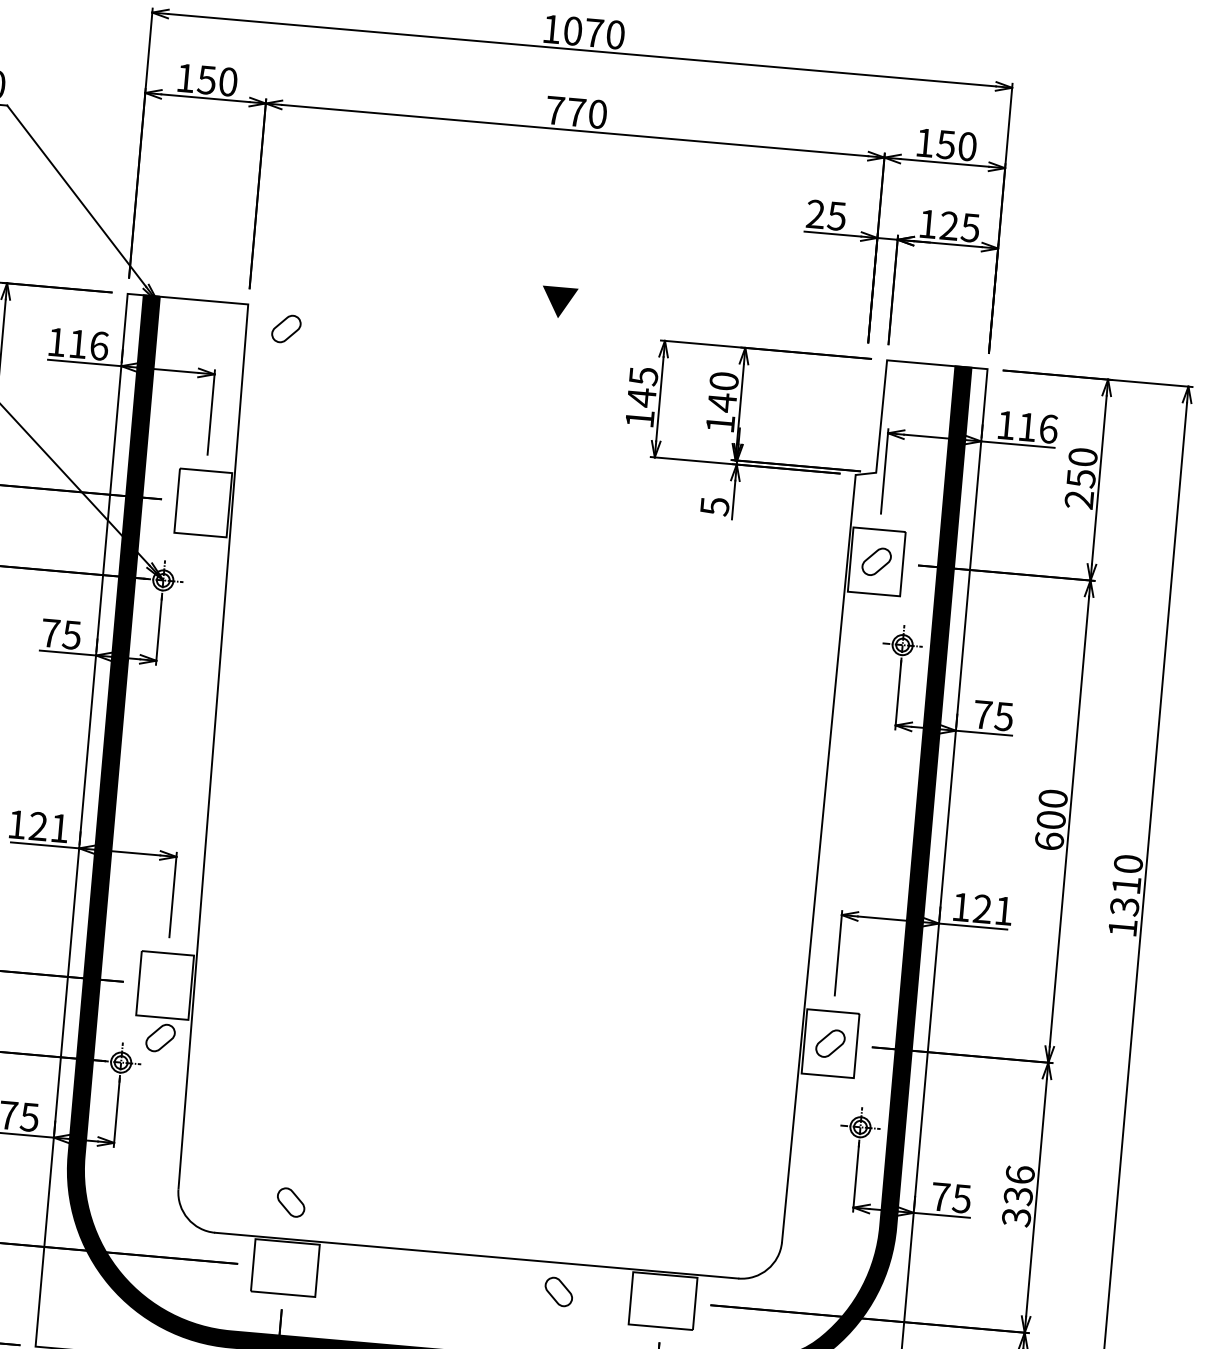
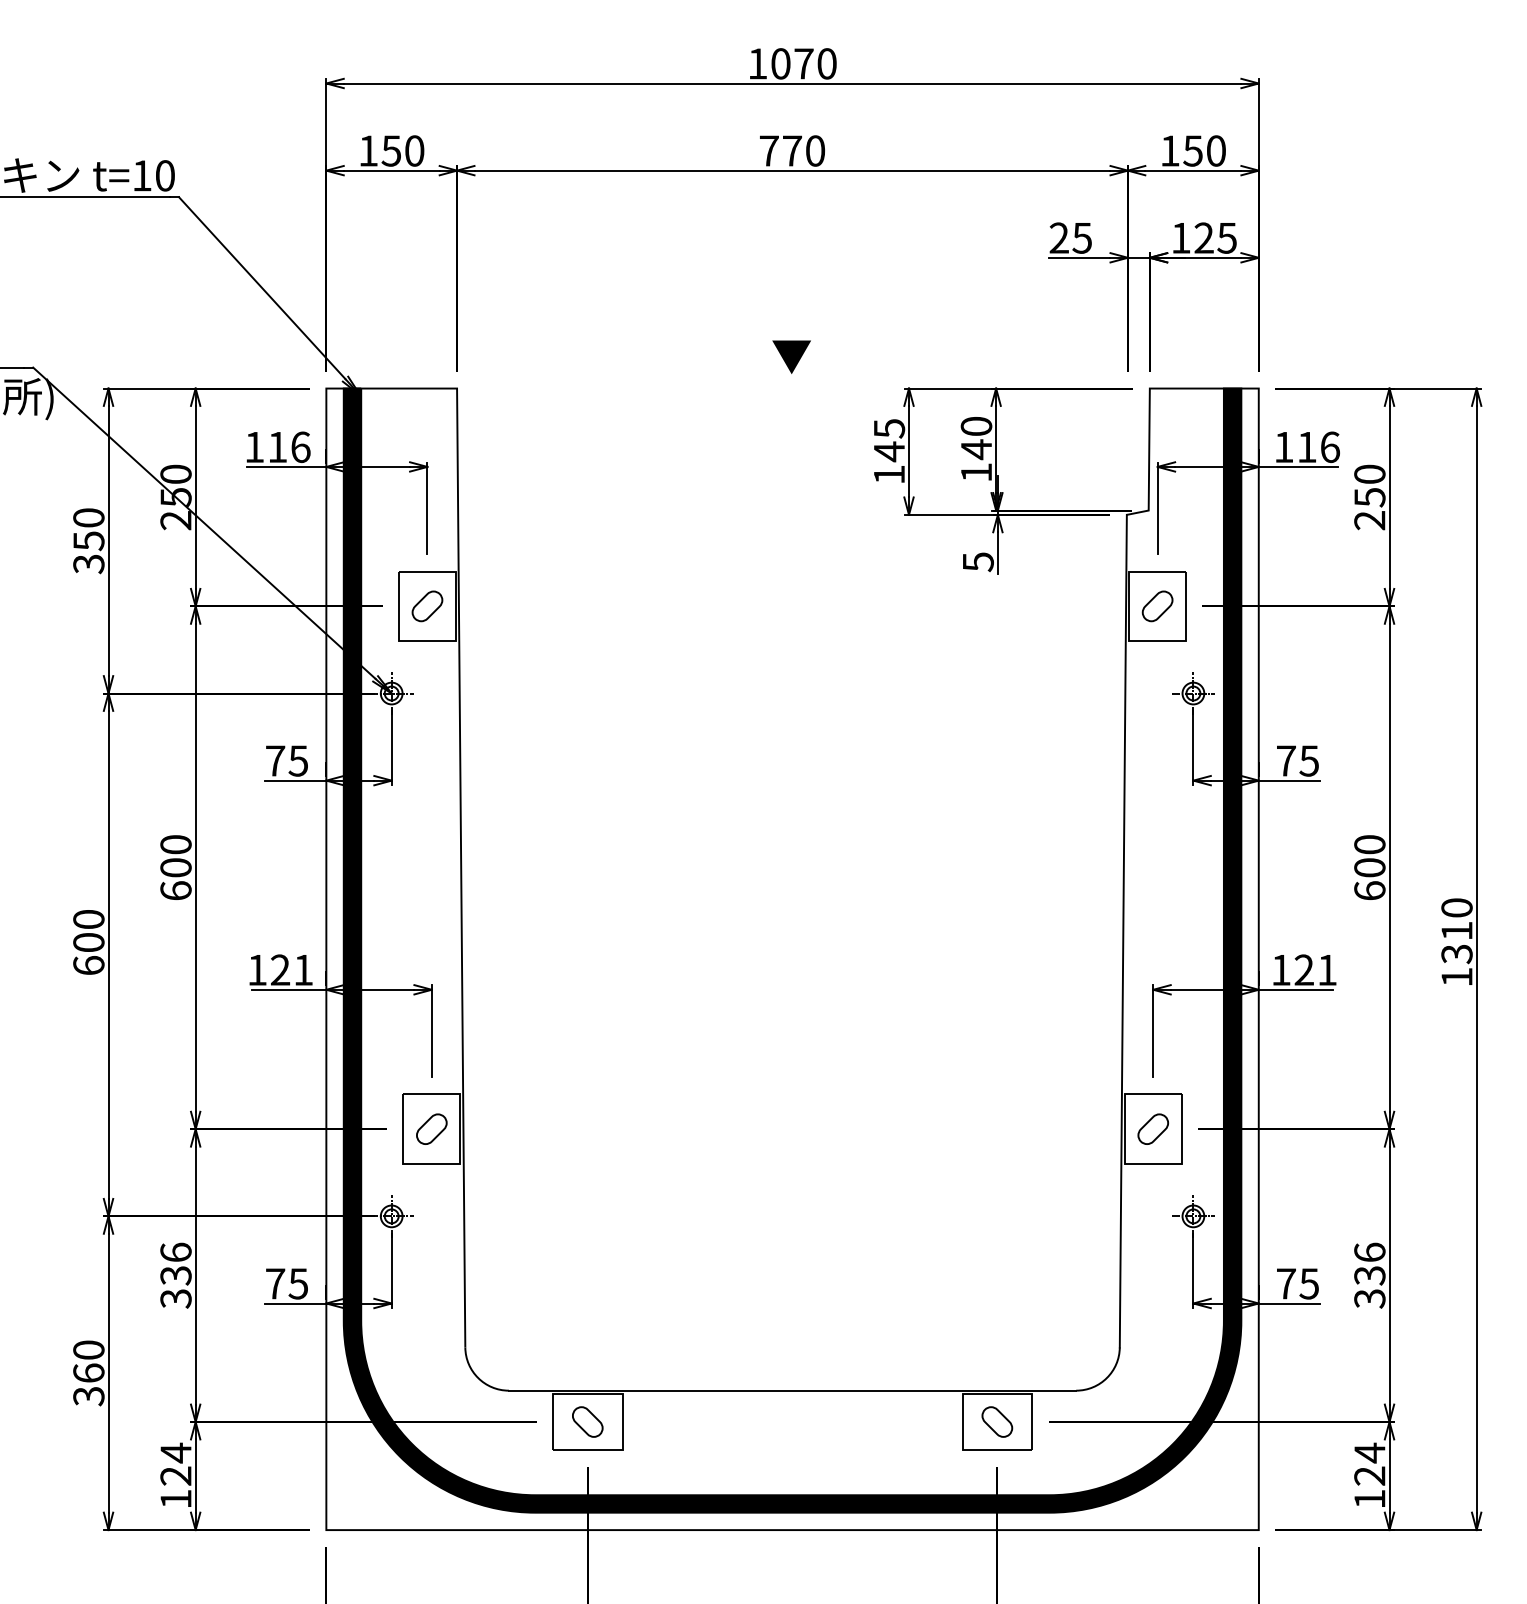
part: (286, 329) -> (427, 606), moved
part: (160, 1037) -> (431, 1128), moved
part: (290, 1202) -> (587, 1421), moved
part: (559, 1291) -> (997, 1421), moved

